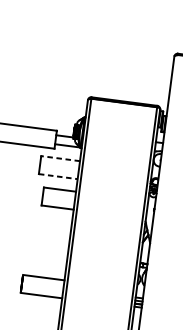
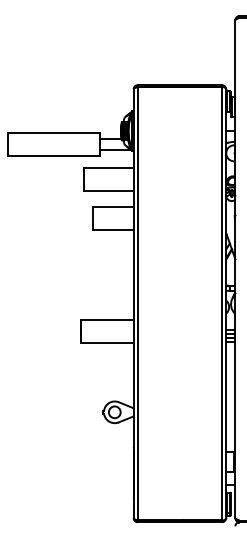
line: (60, 158) -> (108, 167), dashed -> solid
line: (58, 176) -> (108, 190), dashed -> solid

